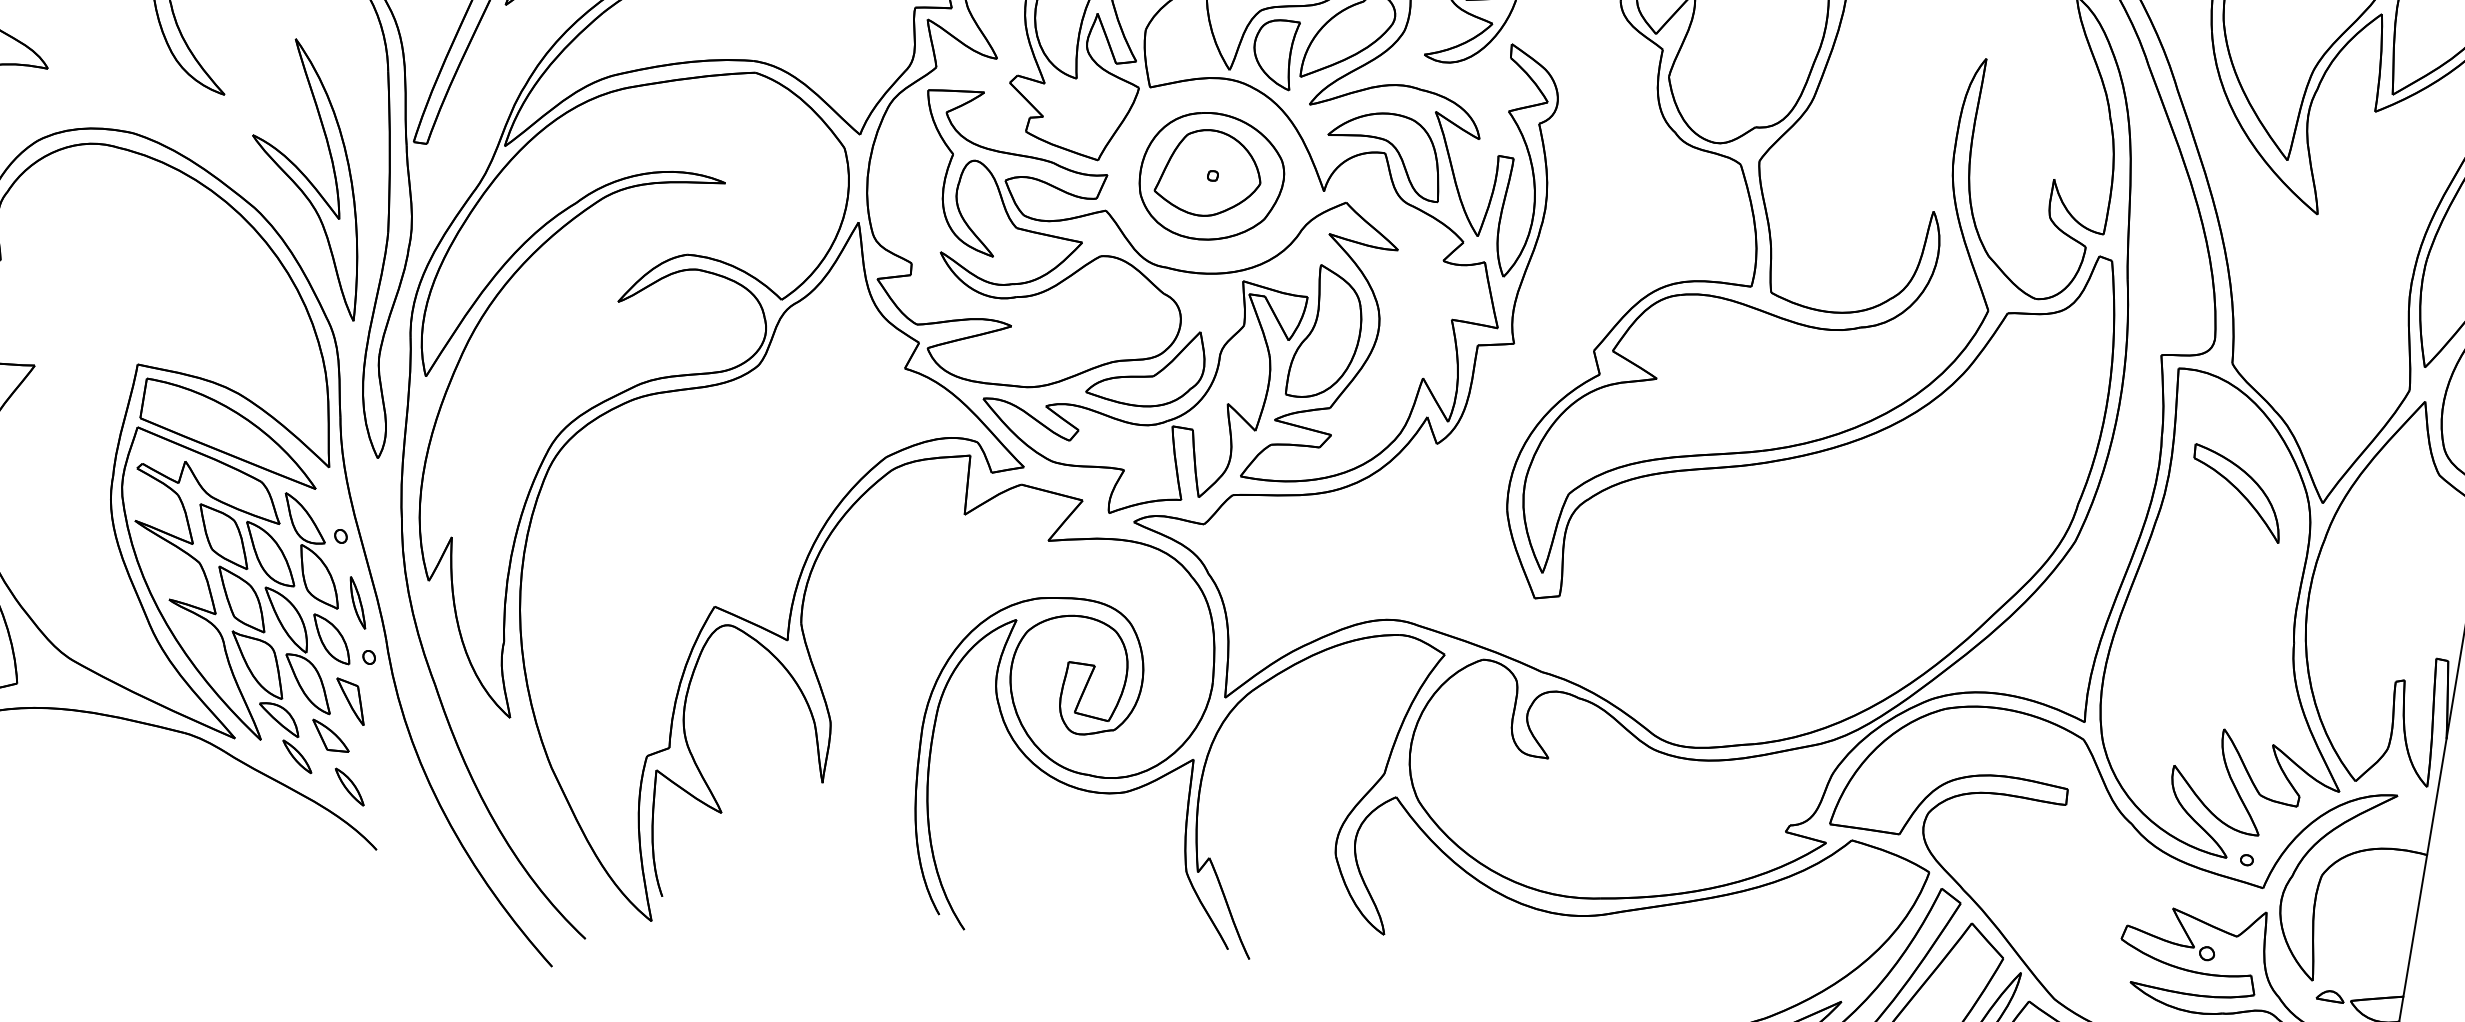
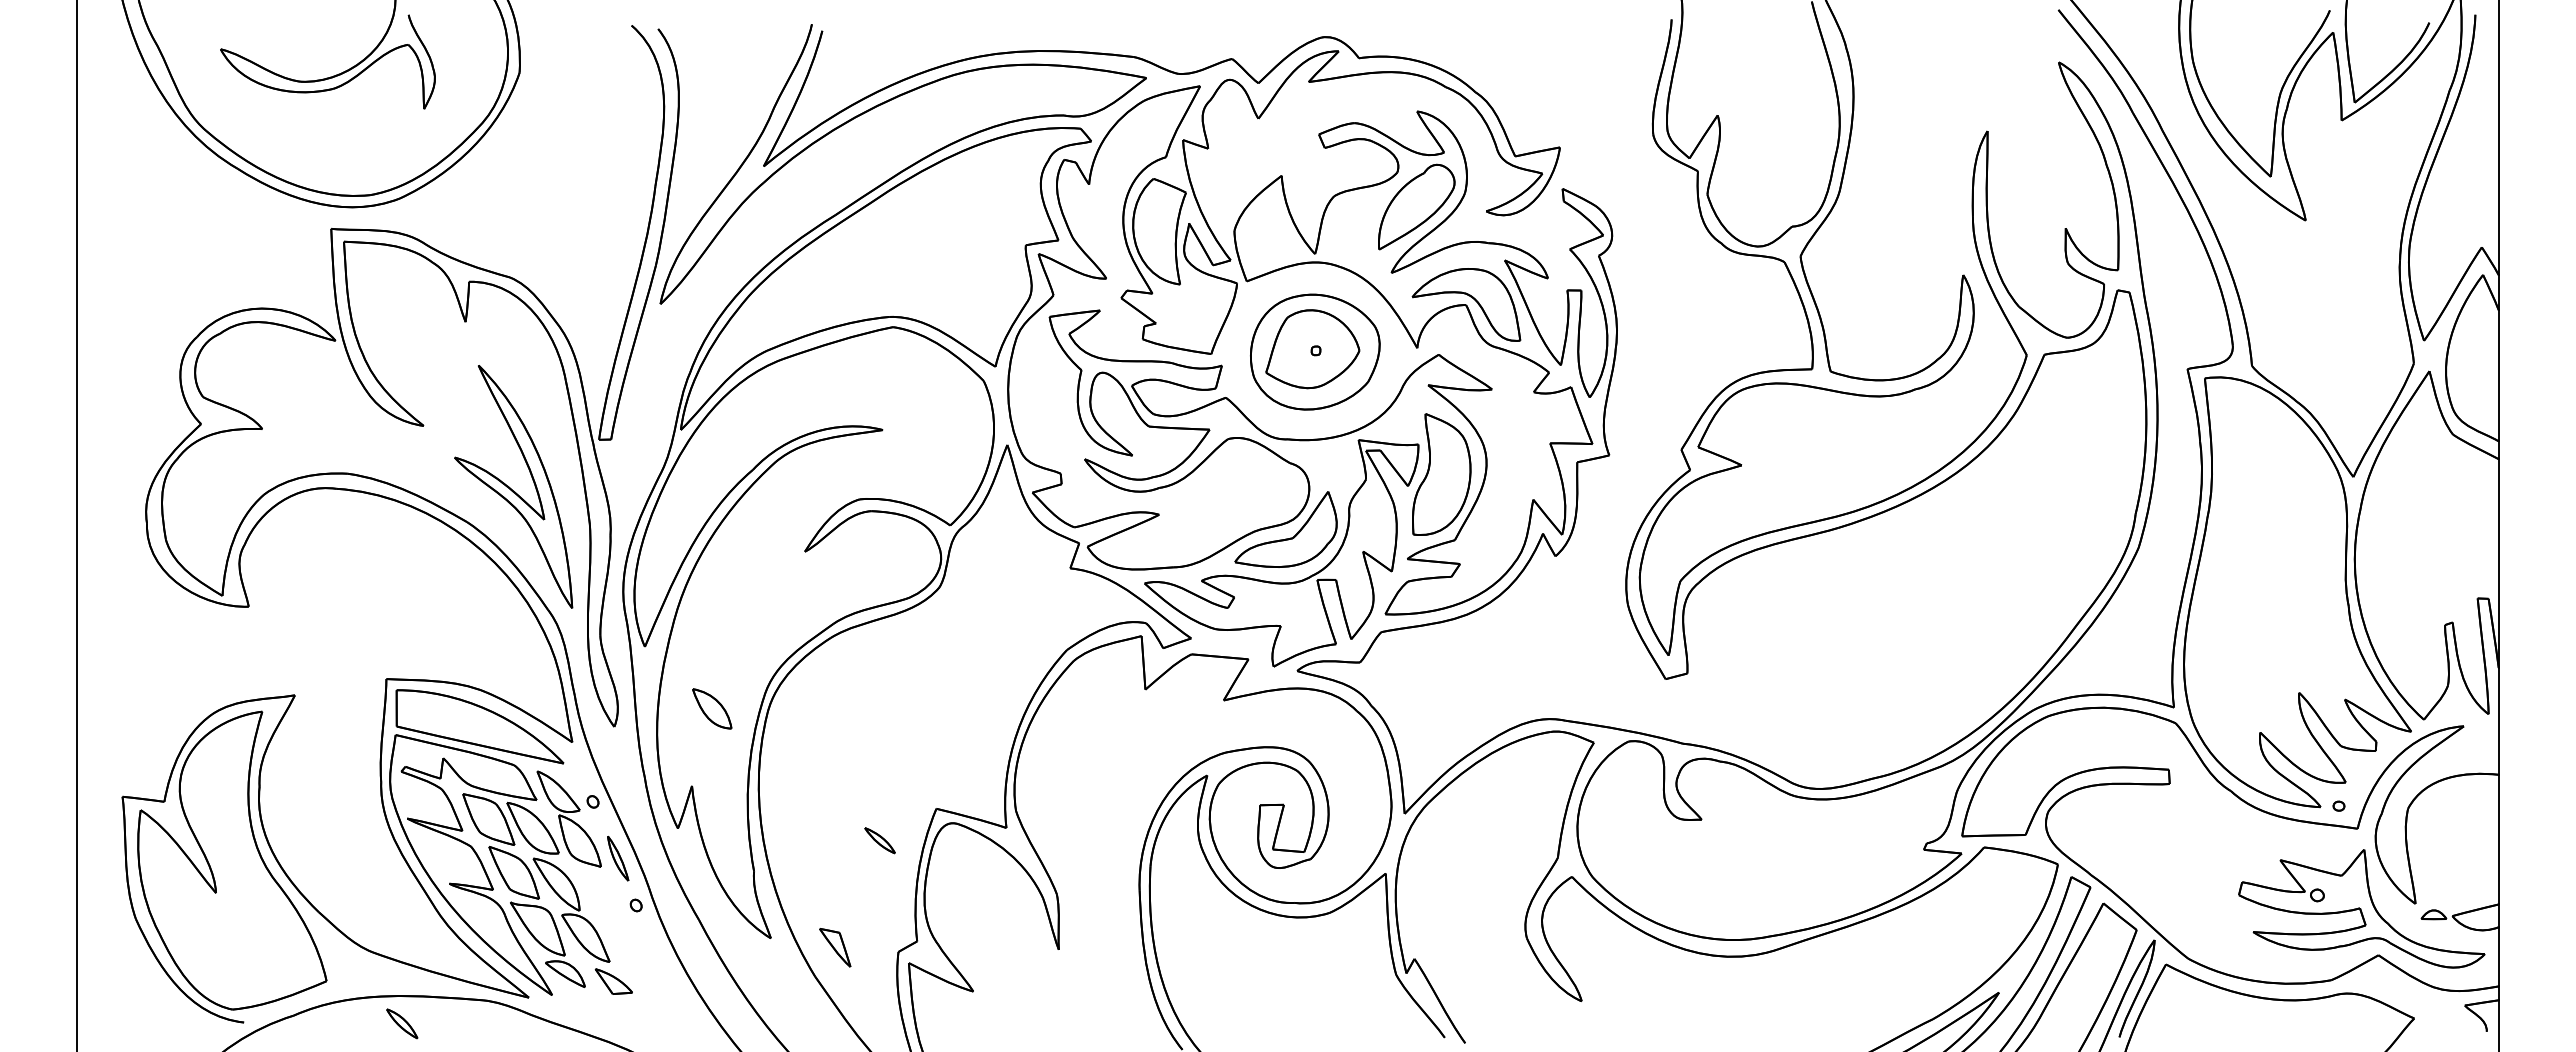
part: (1274, 53) -> (1352, 232), removed
part: (2237, 492) -> (2275, 480), removed
part: (332, 638) -> (712, 708), moved
part: (350, 701) -> (835, 947), moved
part: (296, 756) -> (879, 840), moved
part: (350, 786) -> (402, 1023), moved

